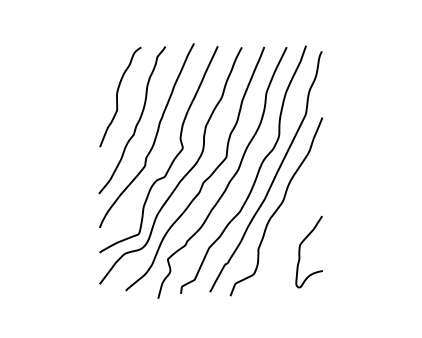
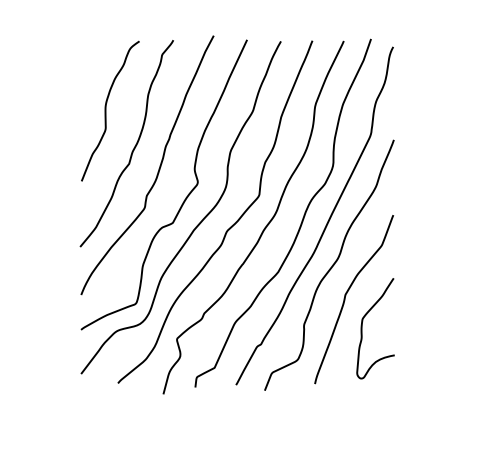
curve: (288, 231) -> (346, 299), added

